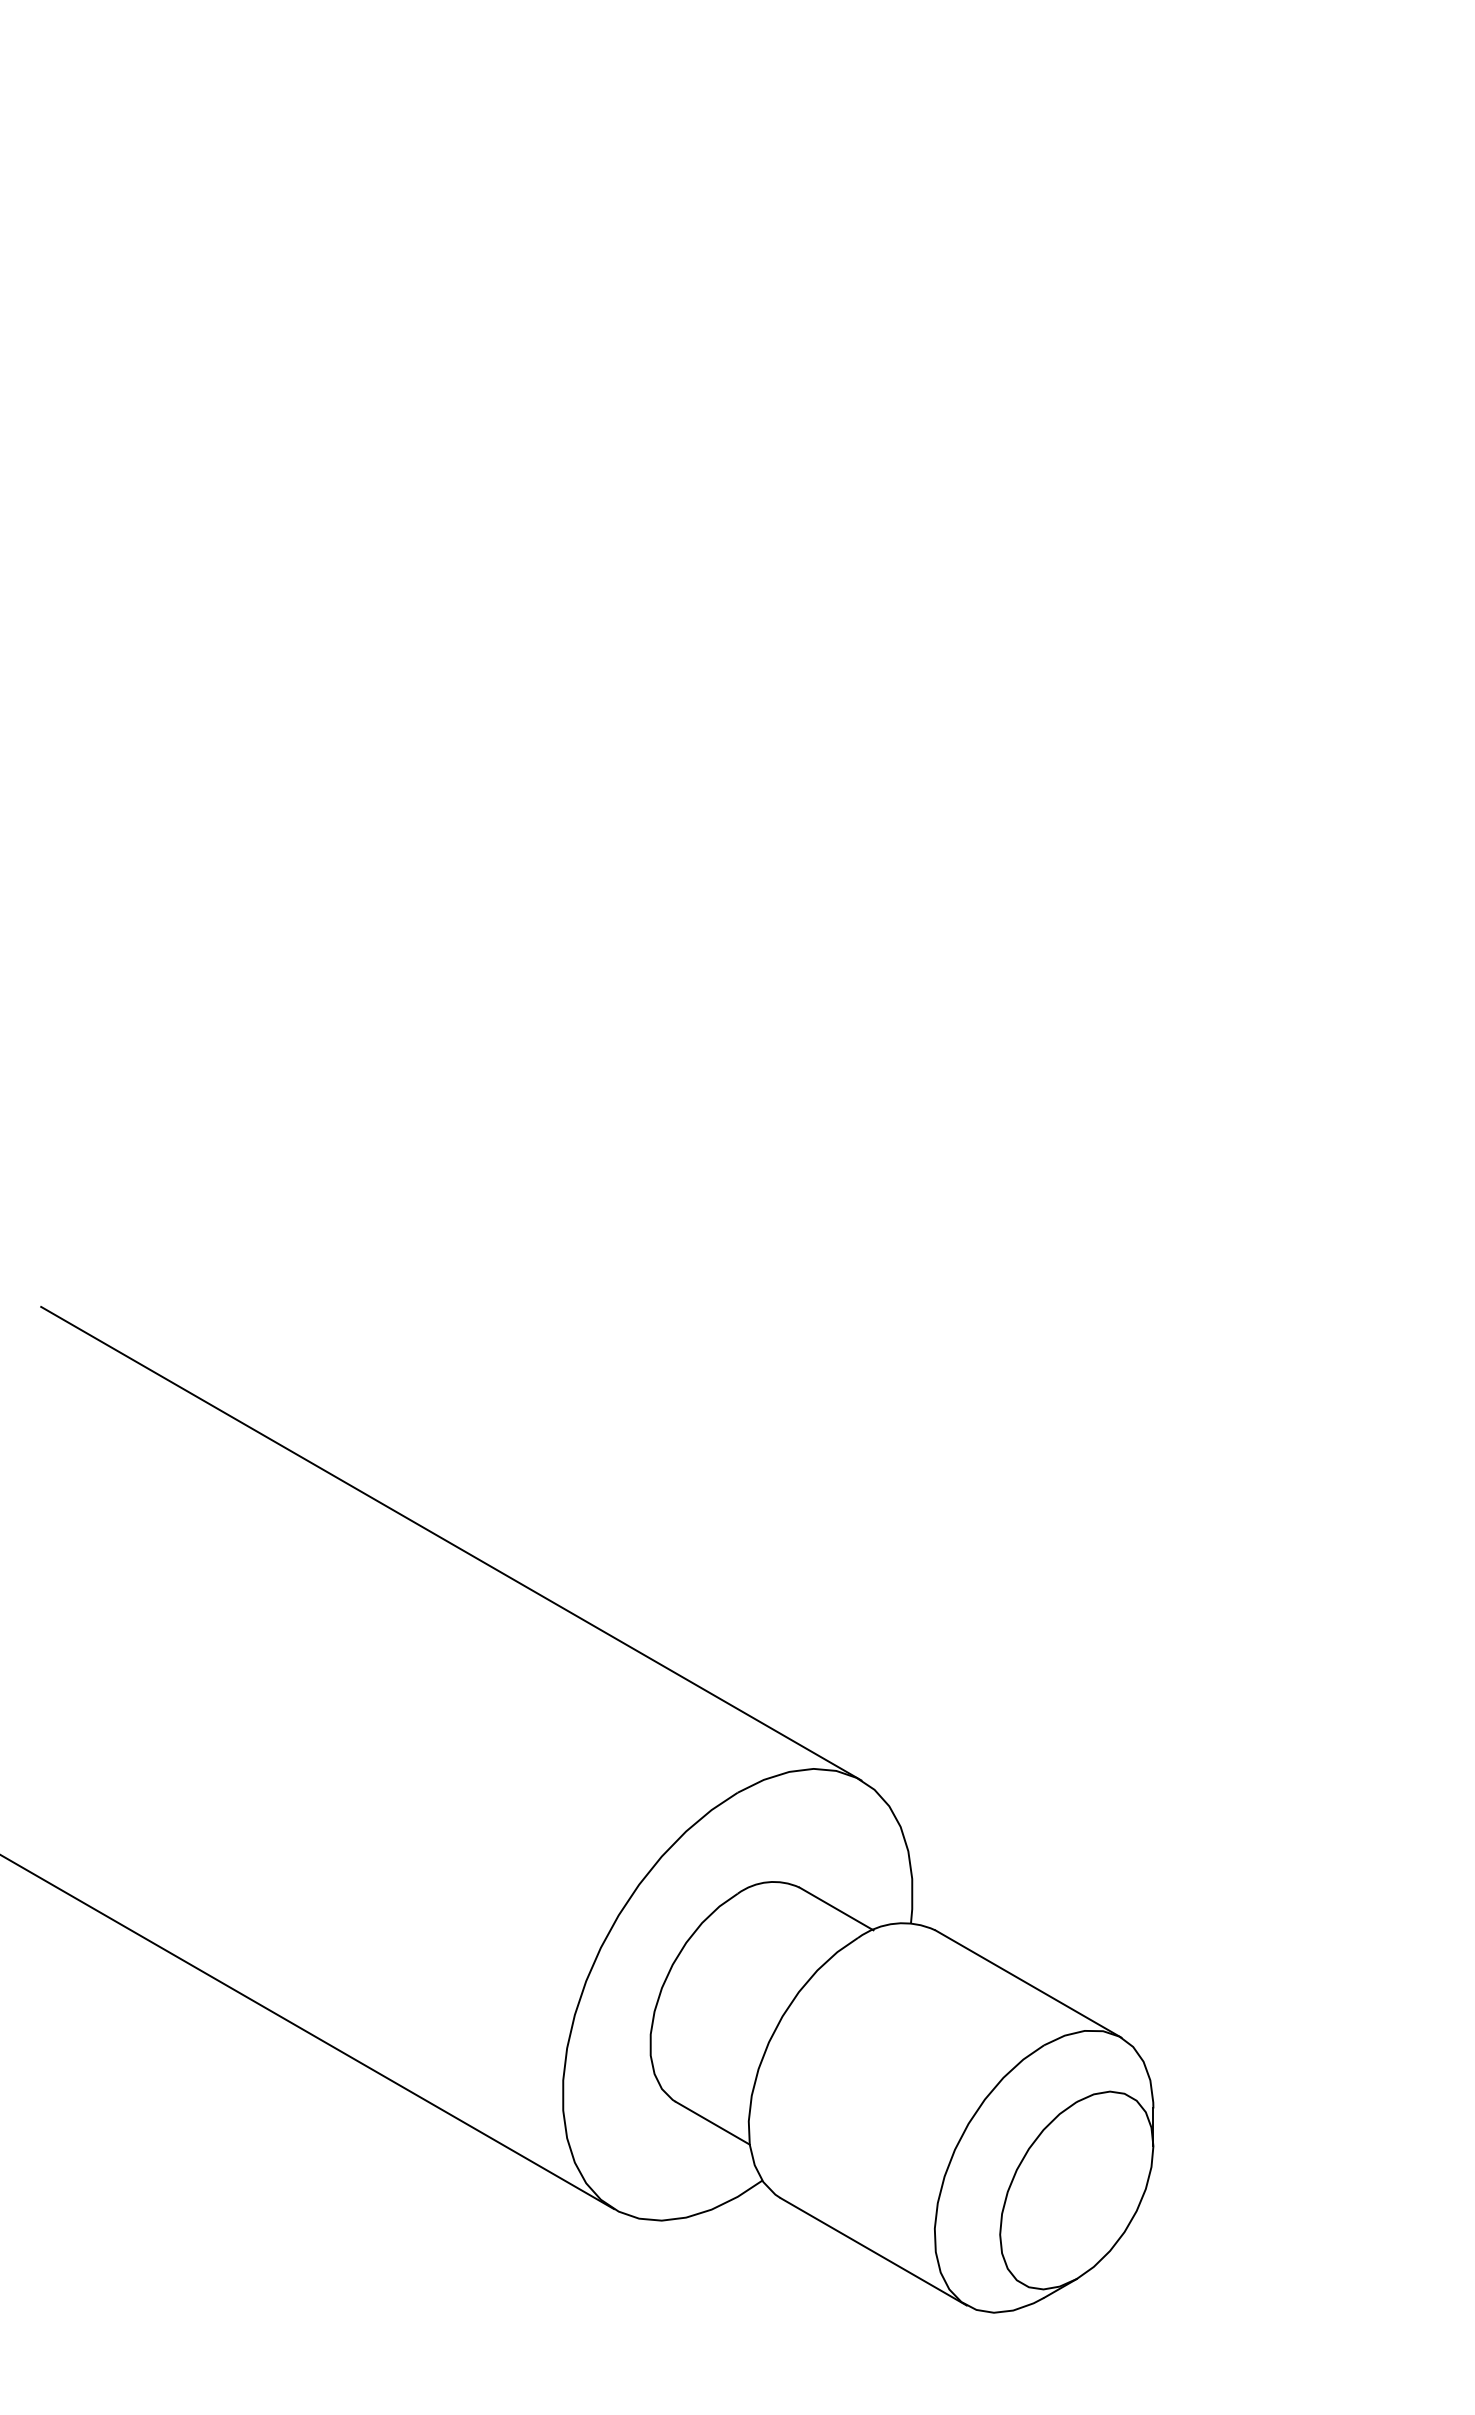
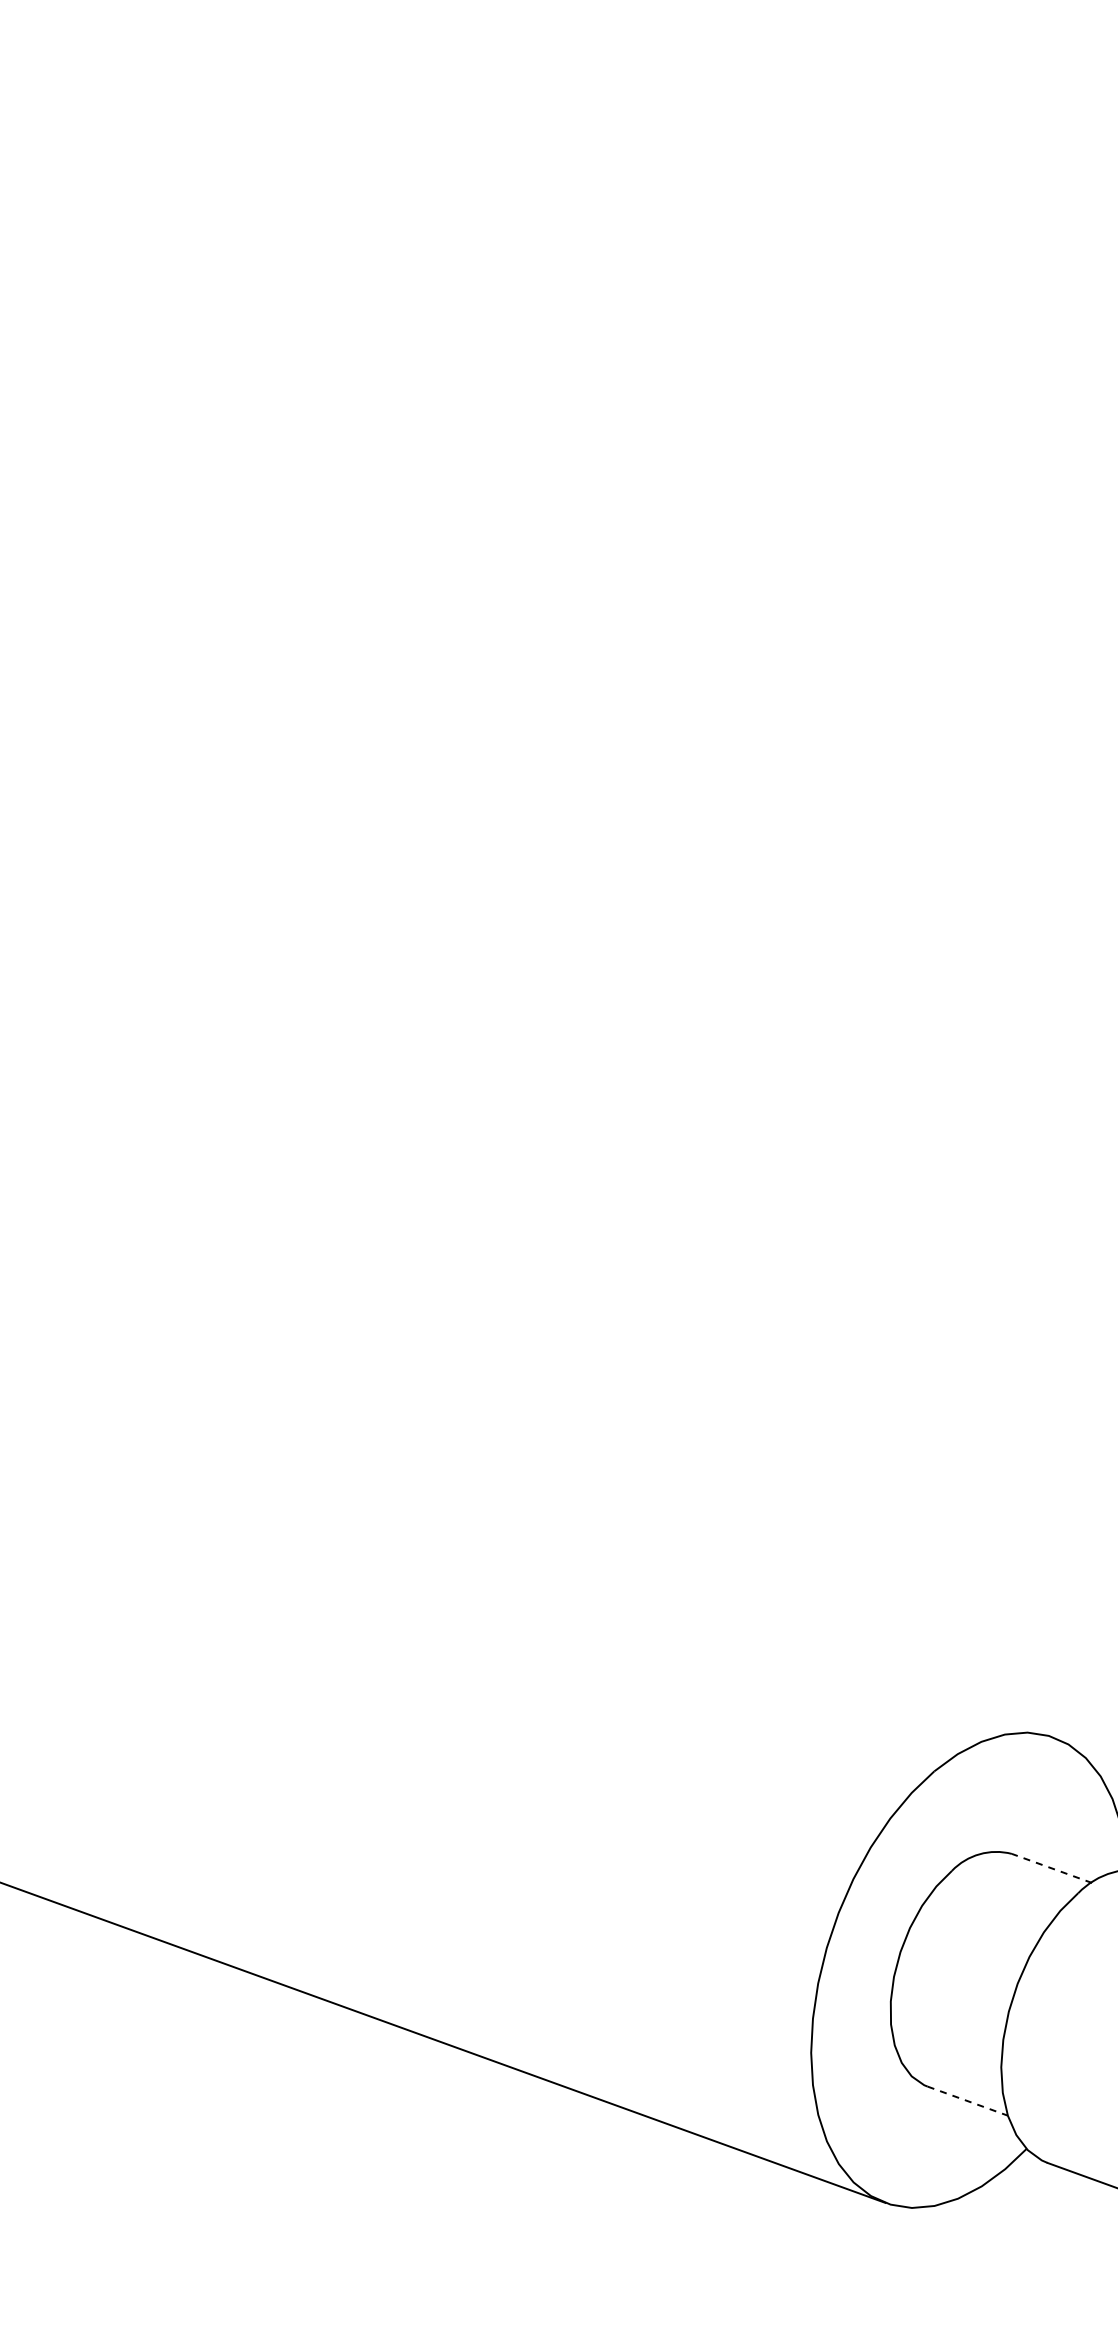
line: (451, 1543) -> (608, 1576), removed
line: (836, 1908) -> (1051, 1868), solid -> dashed
line: (712, 2123) -> (967, 2101), solid -> dashed

